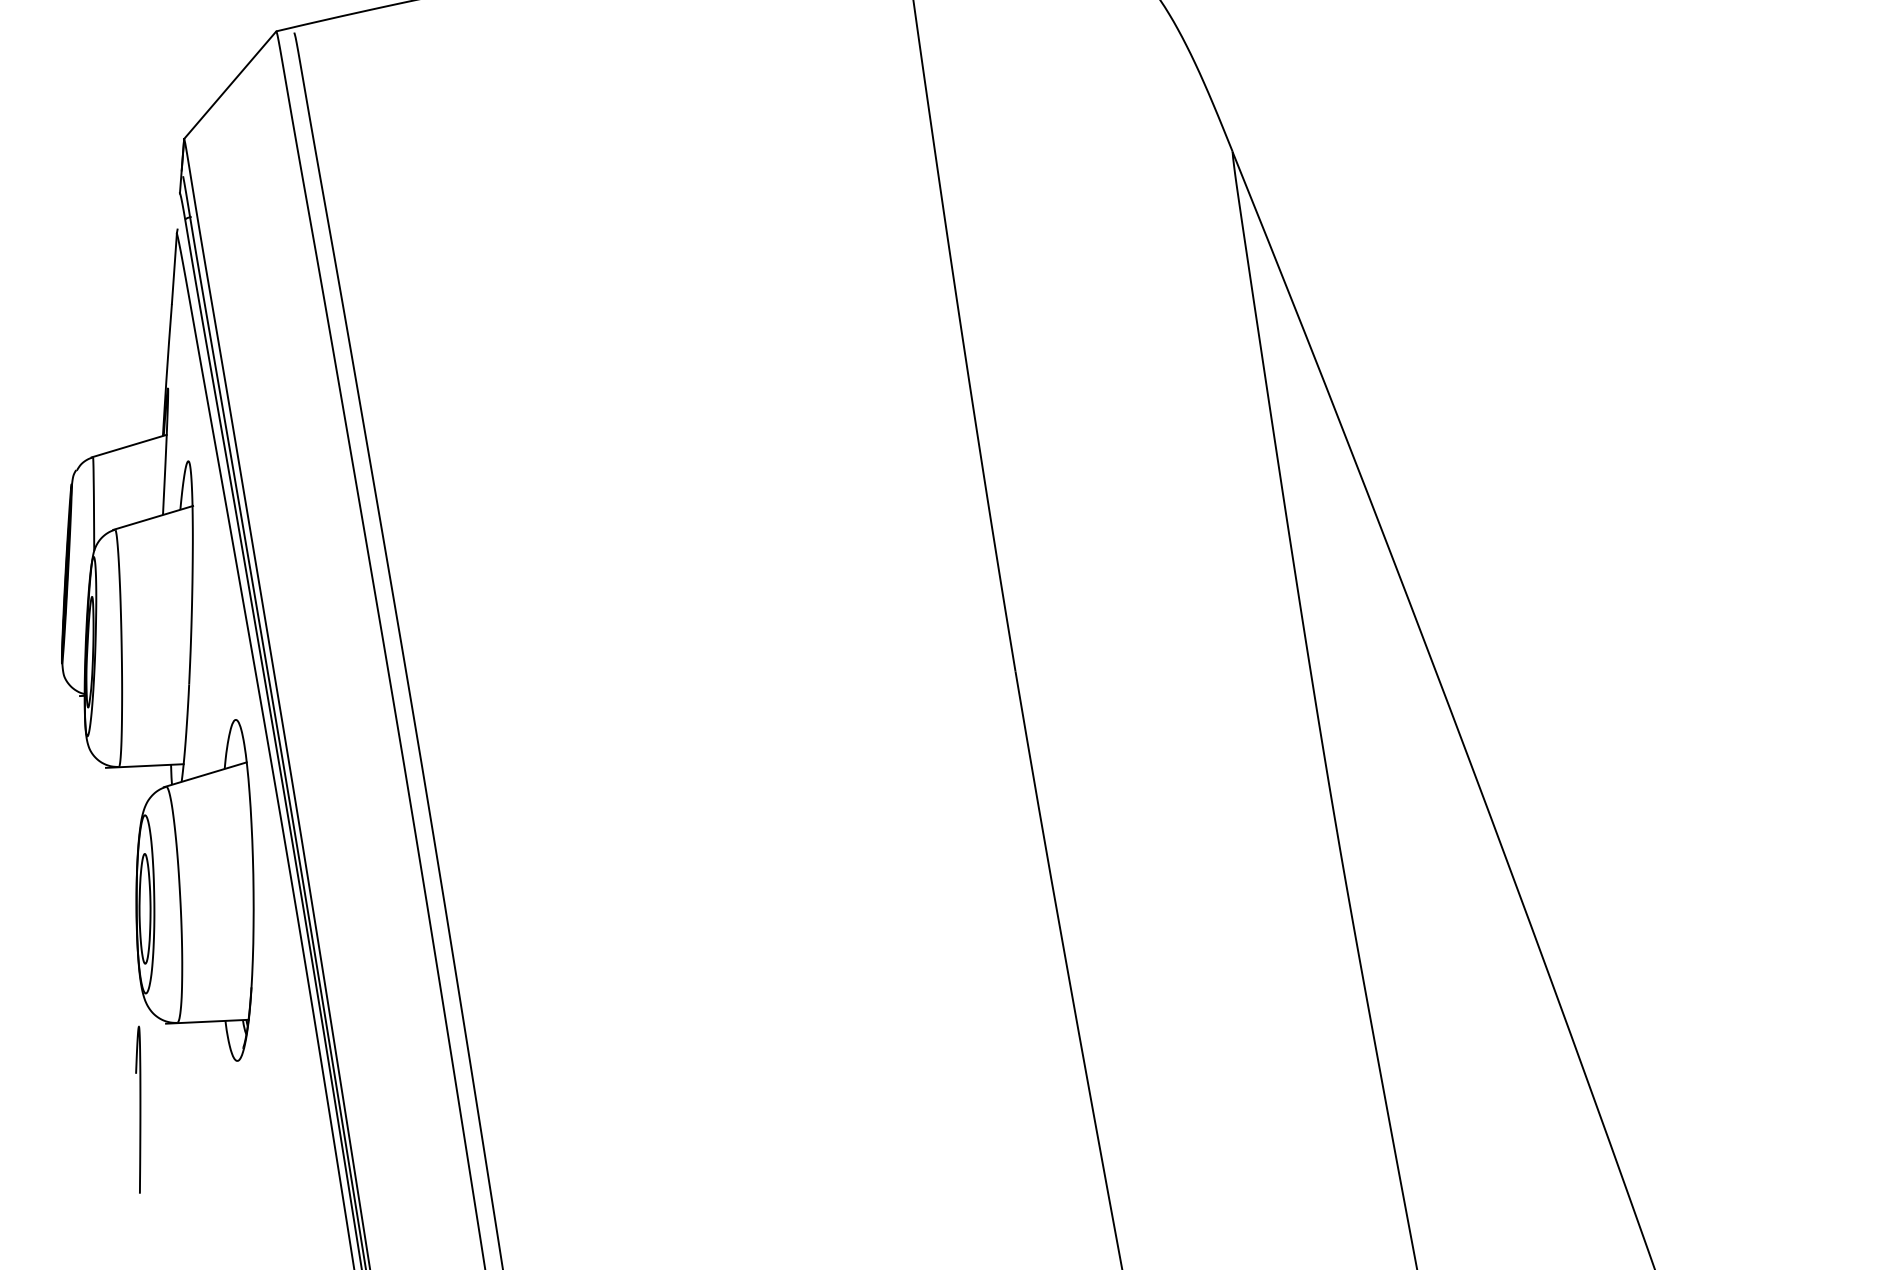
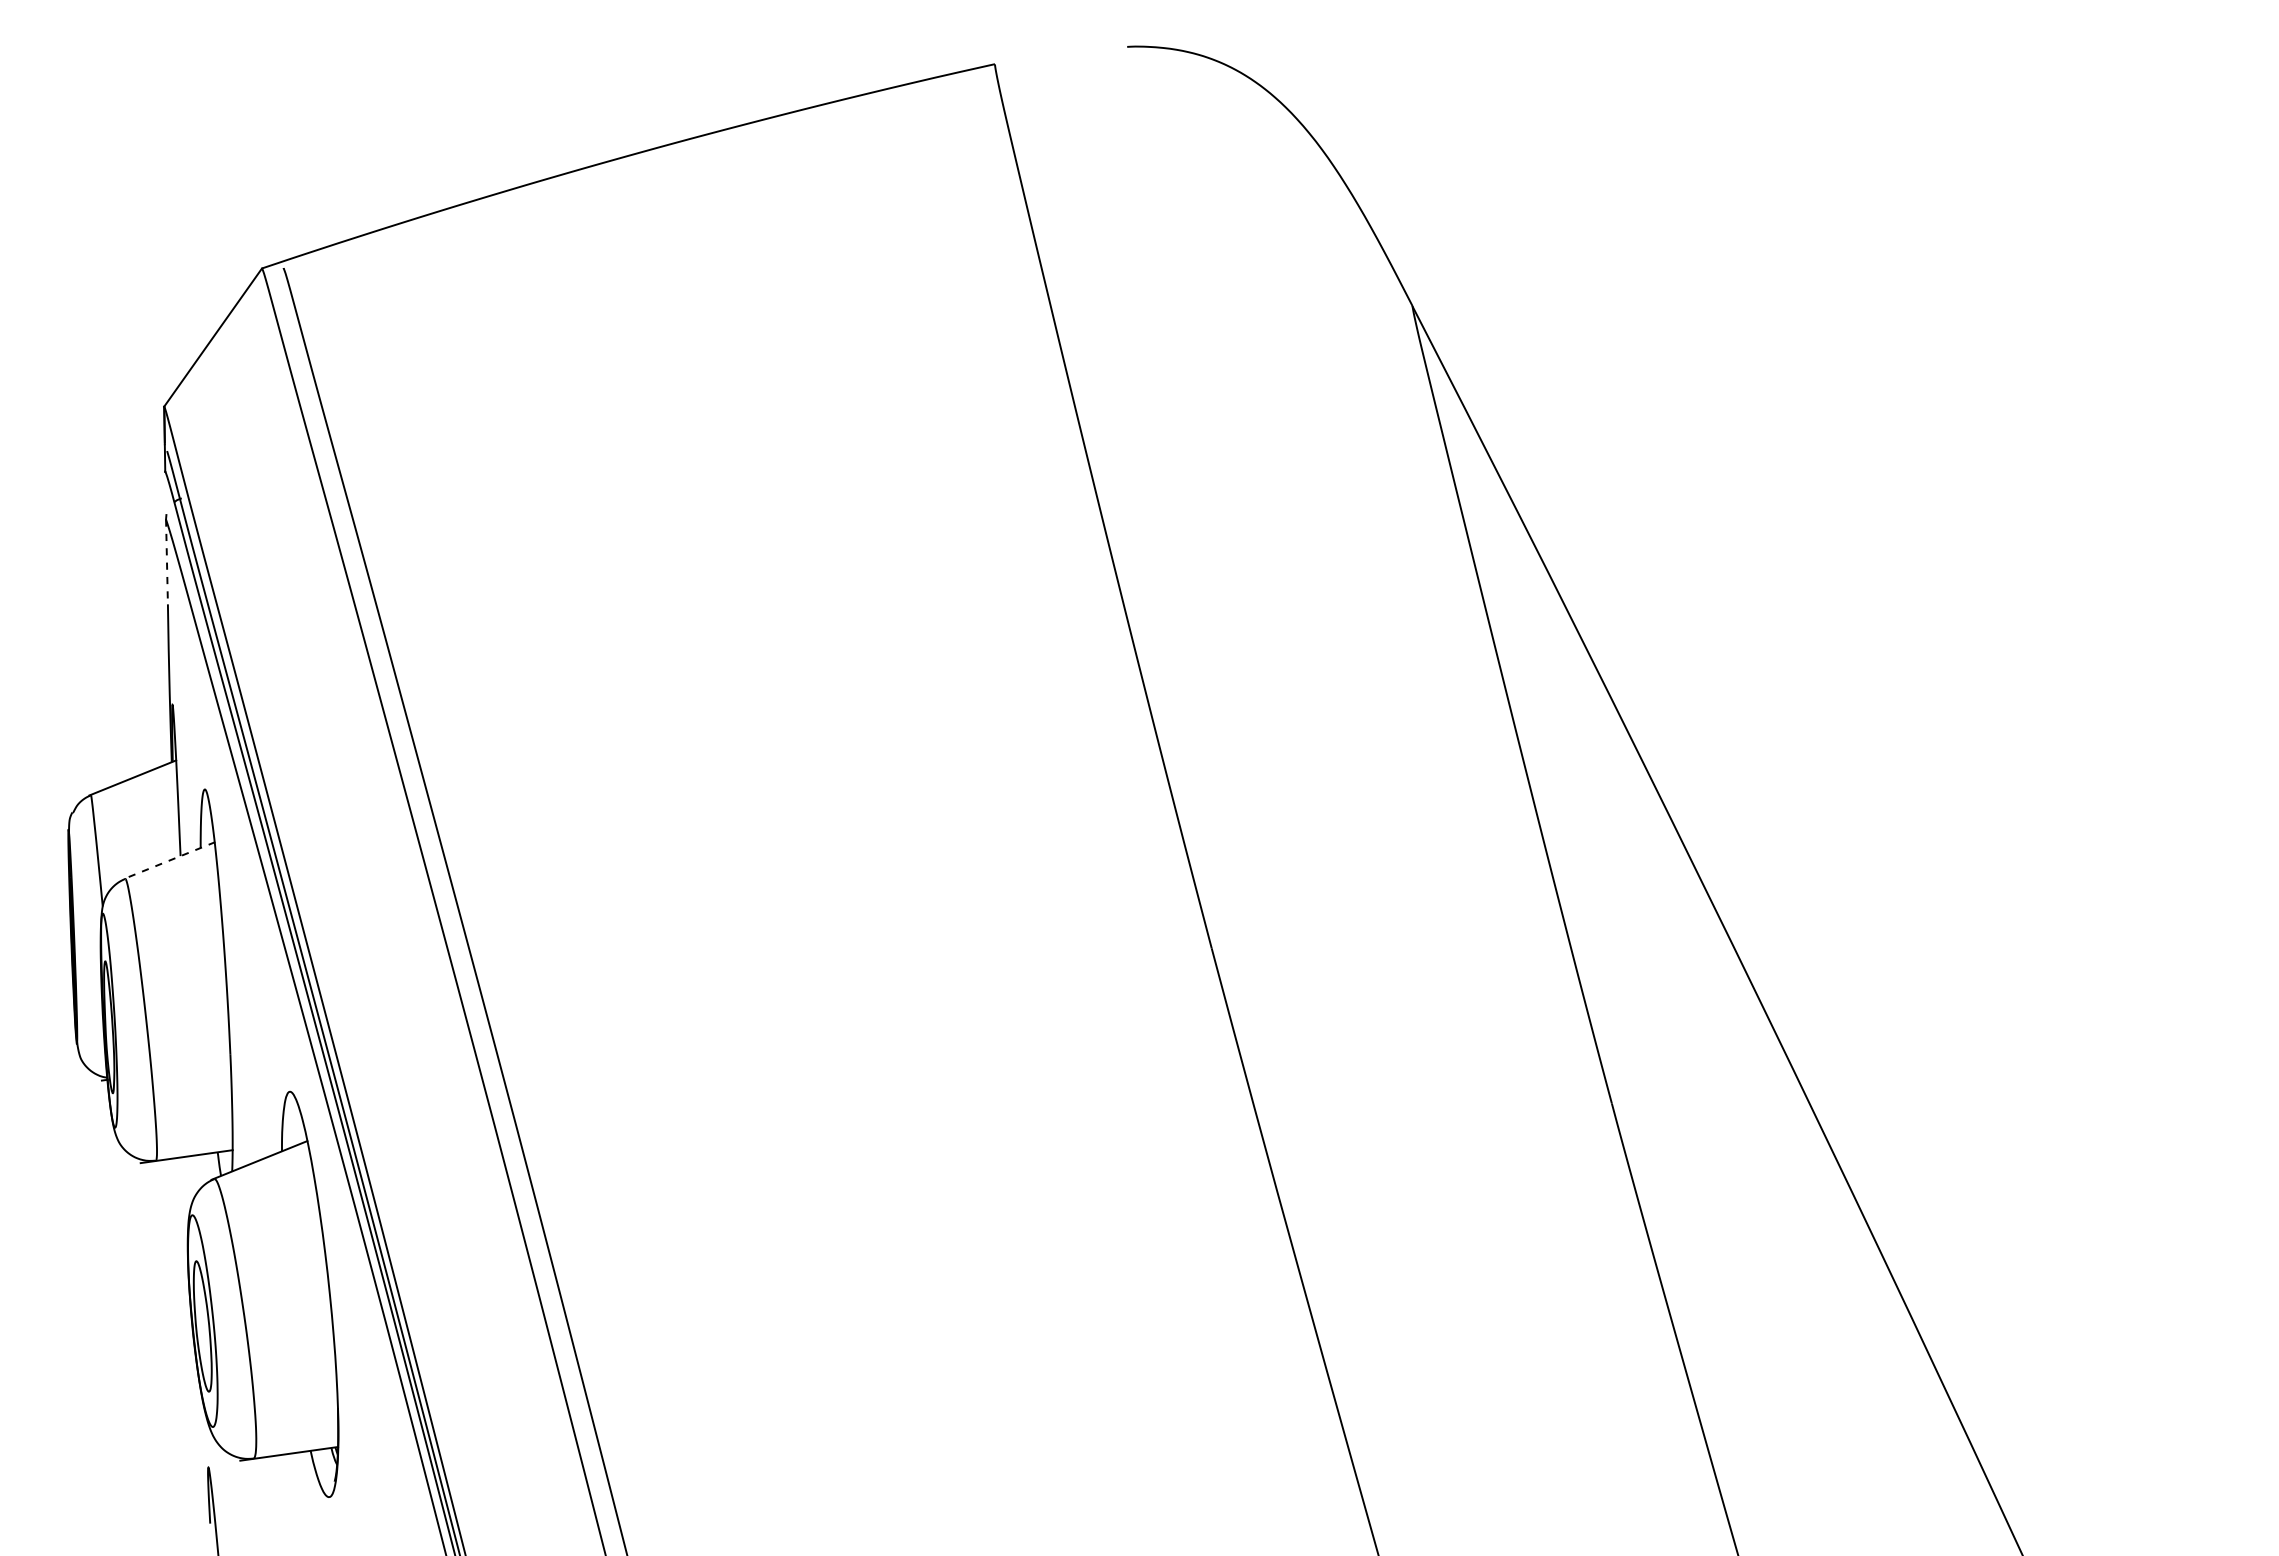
line: (174, 269) -> (167, 562), solid -> dashed
line: (153, 517) -> (169, 860), solid -> dashed

